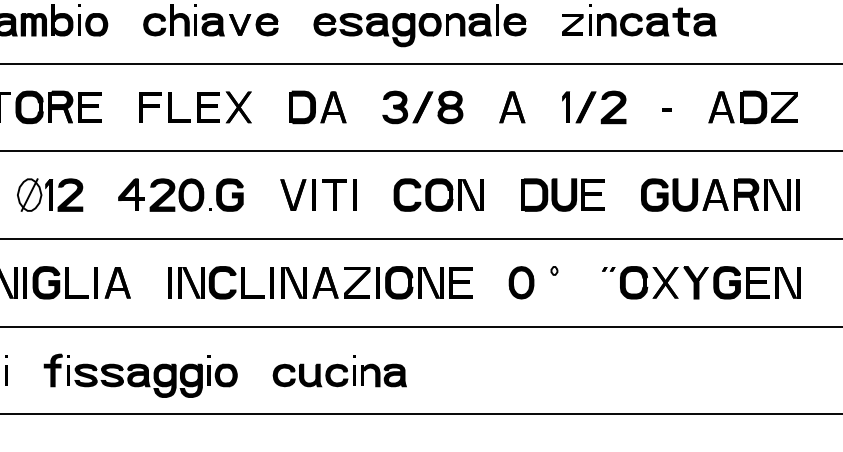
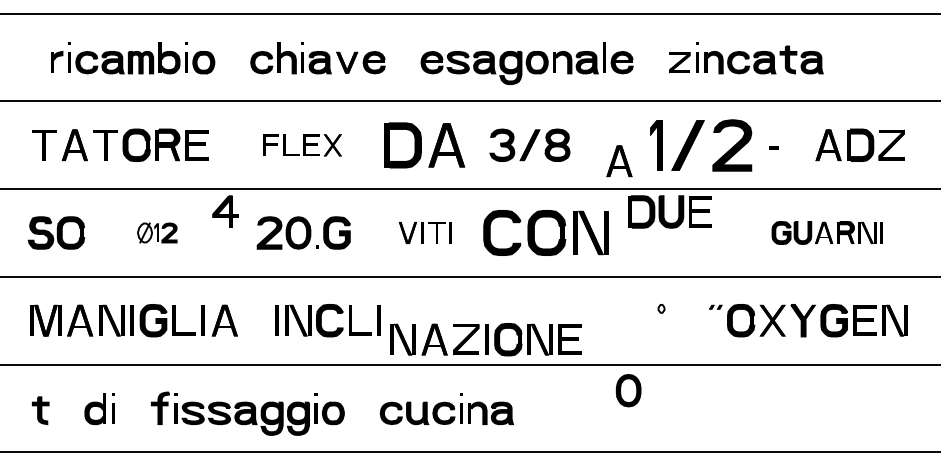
part: (317, 106) -> (424, 144), size x1.4
part: (594, 106) -> (701, 144), size x1.6
part: (195, 107) -> (302, 145), size x0.7
part: (512, 107) -> (619, 161), moved
part: (50, 194) -> (157, 232), size x0.6
part: (131, 194) -> (225, 211), moved
part: (318, 194) -> (425, 232), size x0.7
part: (438, 194) -> (545, 232), size x1.4
part: (562, 194) -> (669, 211), moved
part: (720, 194) -> (827, 232), size x0.7
part: (376, 282) -> (485, 339), moved
part: (521, 282) -> (628, 390), moved

